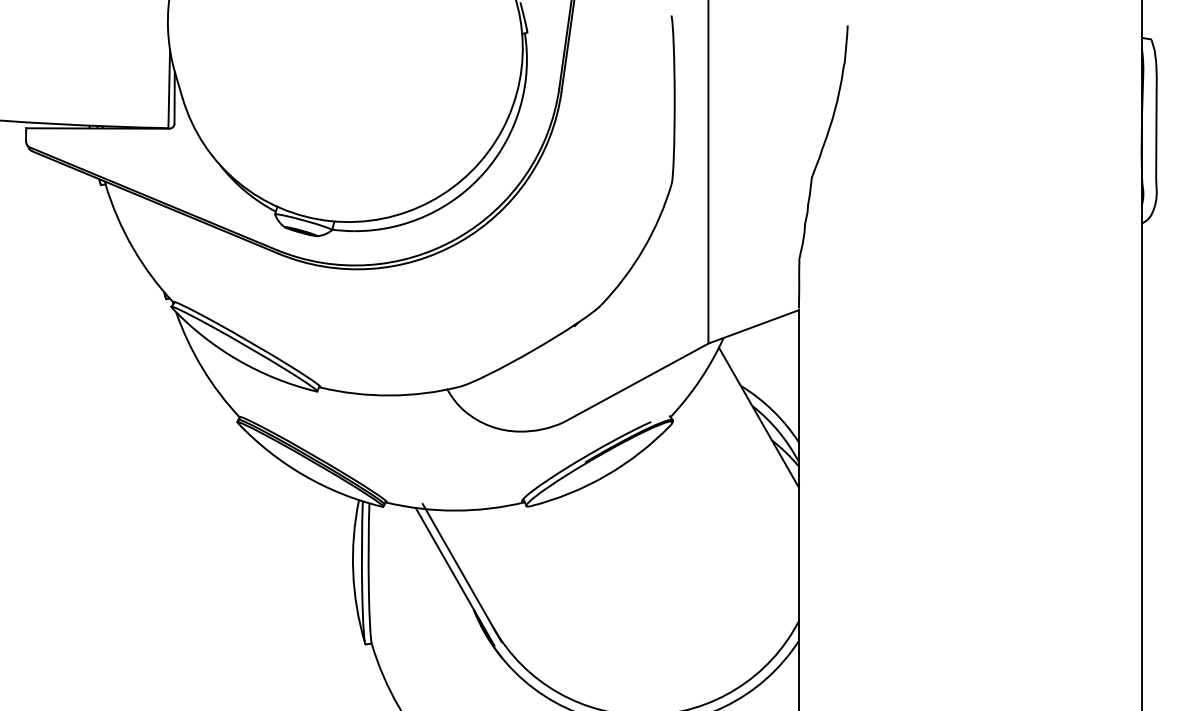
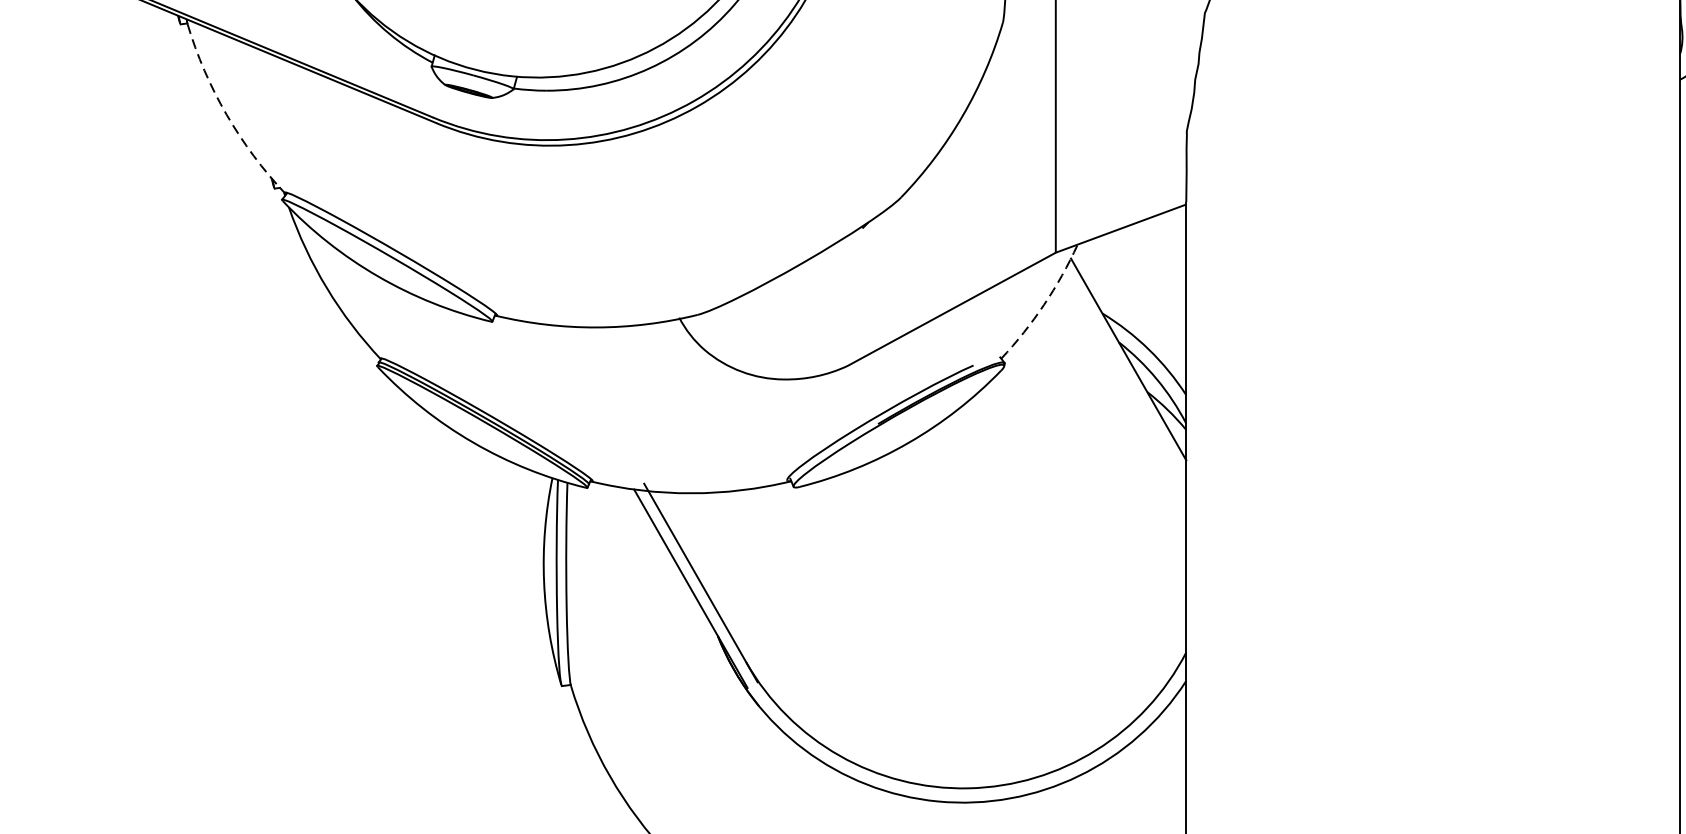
arc: (132, 247) -> (226, 114), solid -> dashed
arc: (700, 379) -> (1044, 304), solid -> dashed

